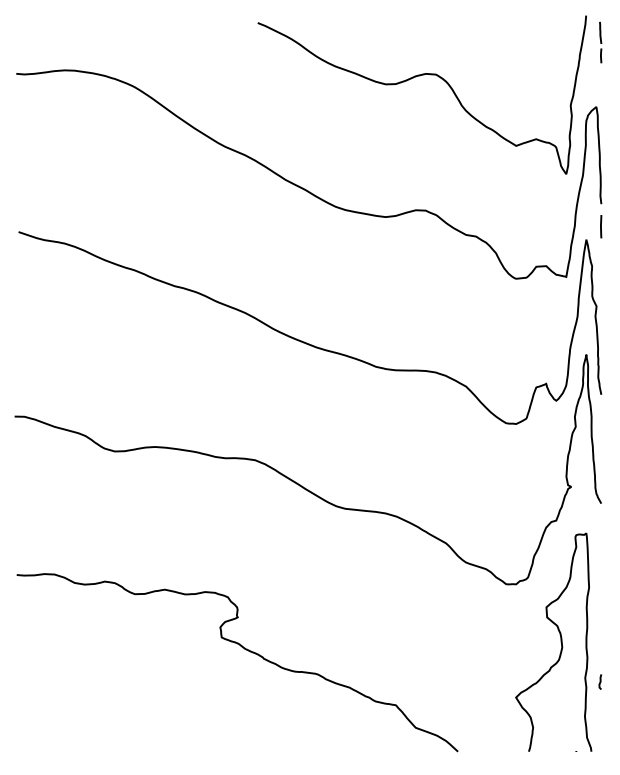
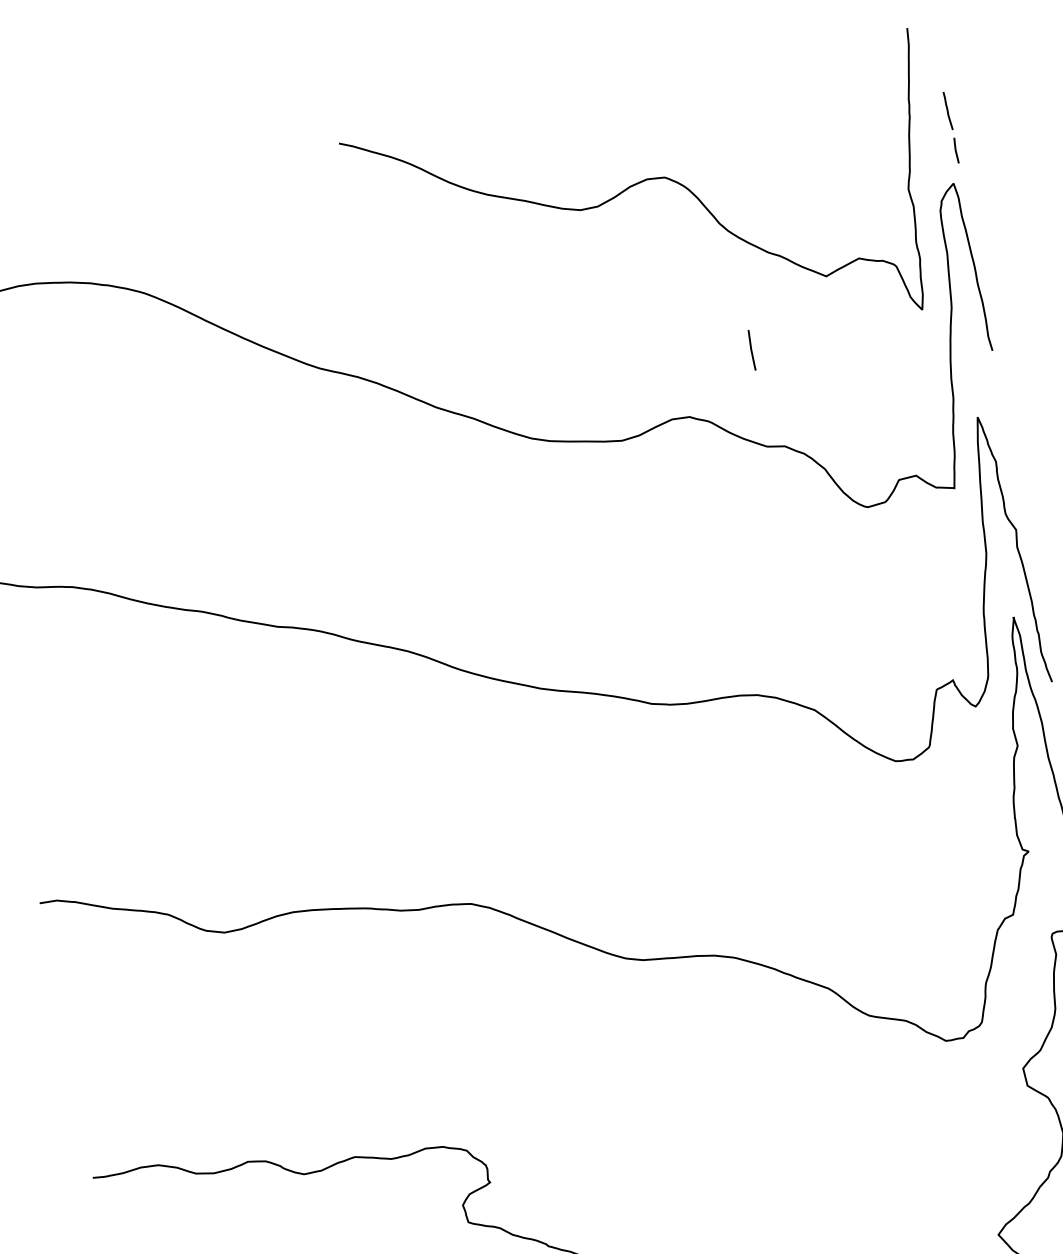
line: (600, 42) -> (950, 127), moved
line: (601, 226) -> (752, 349), moved

